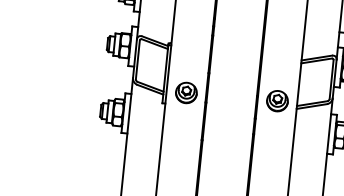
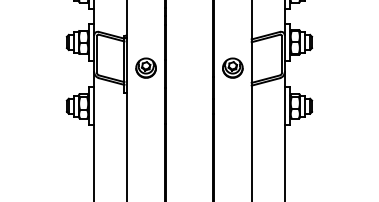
part: (185, 92) -> (145, 67), moved
part: (277, 100) -> (232, 67), moved

